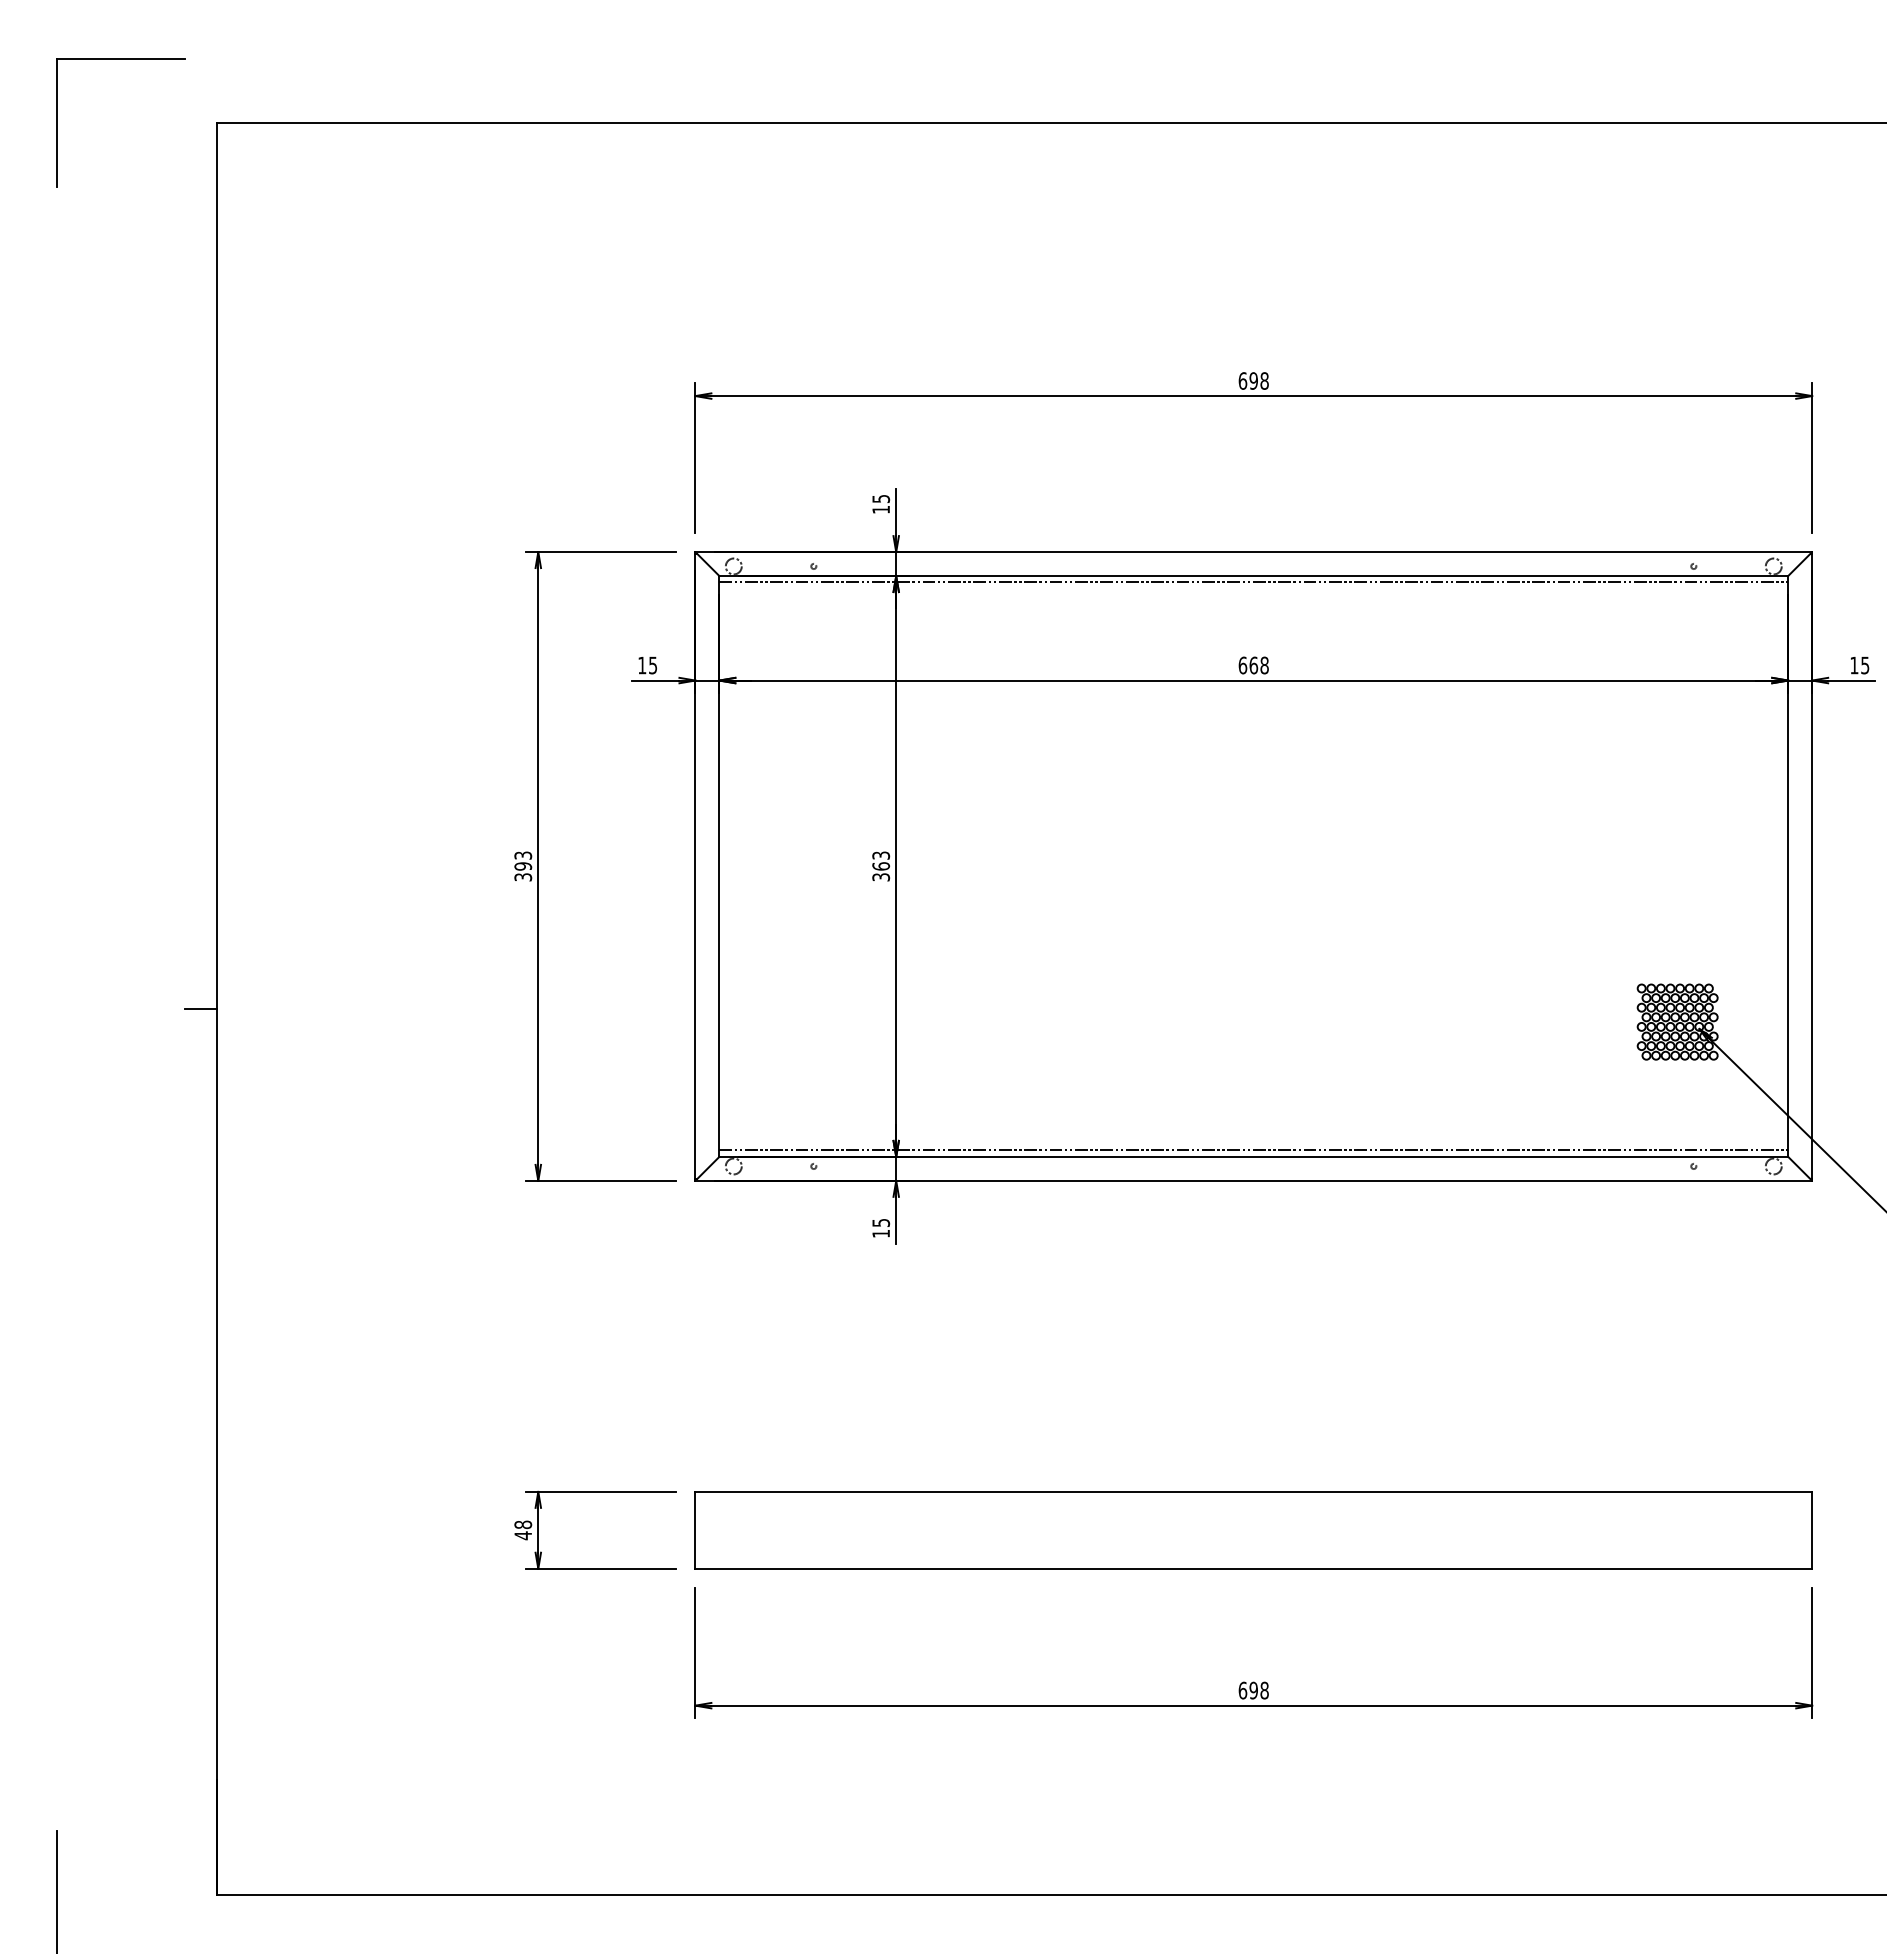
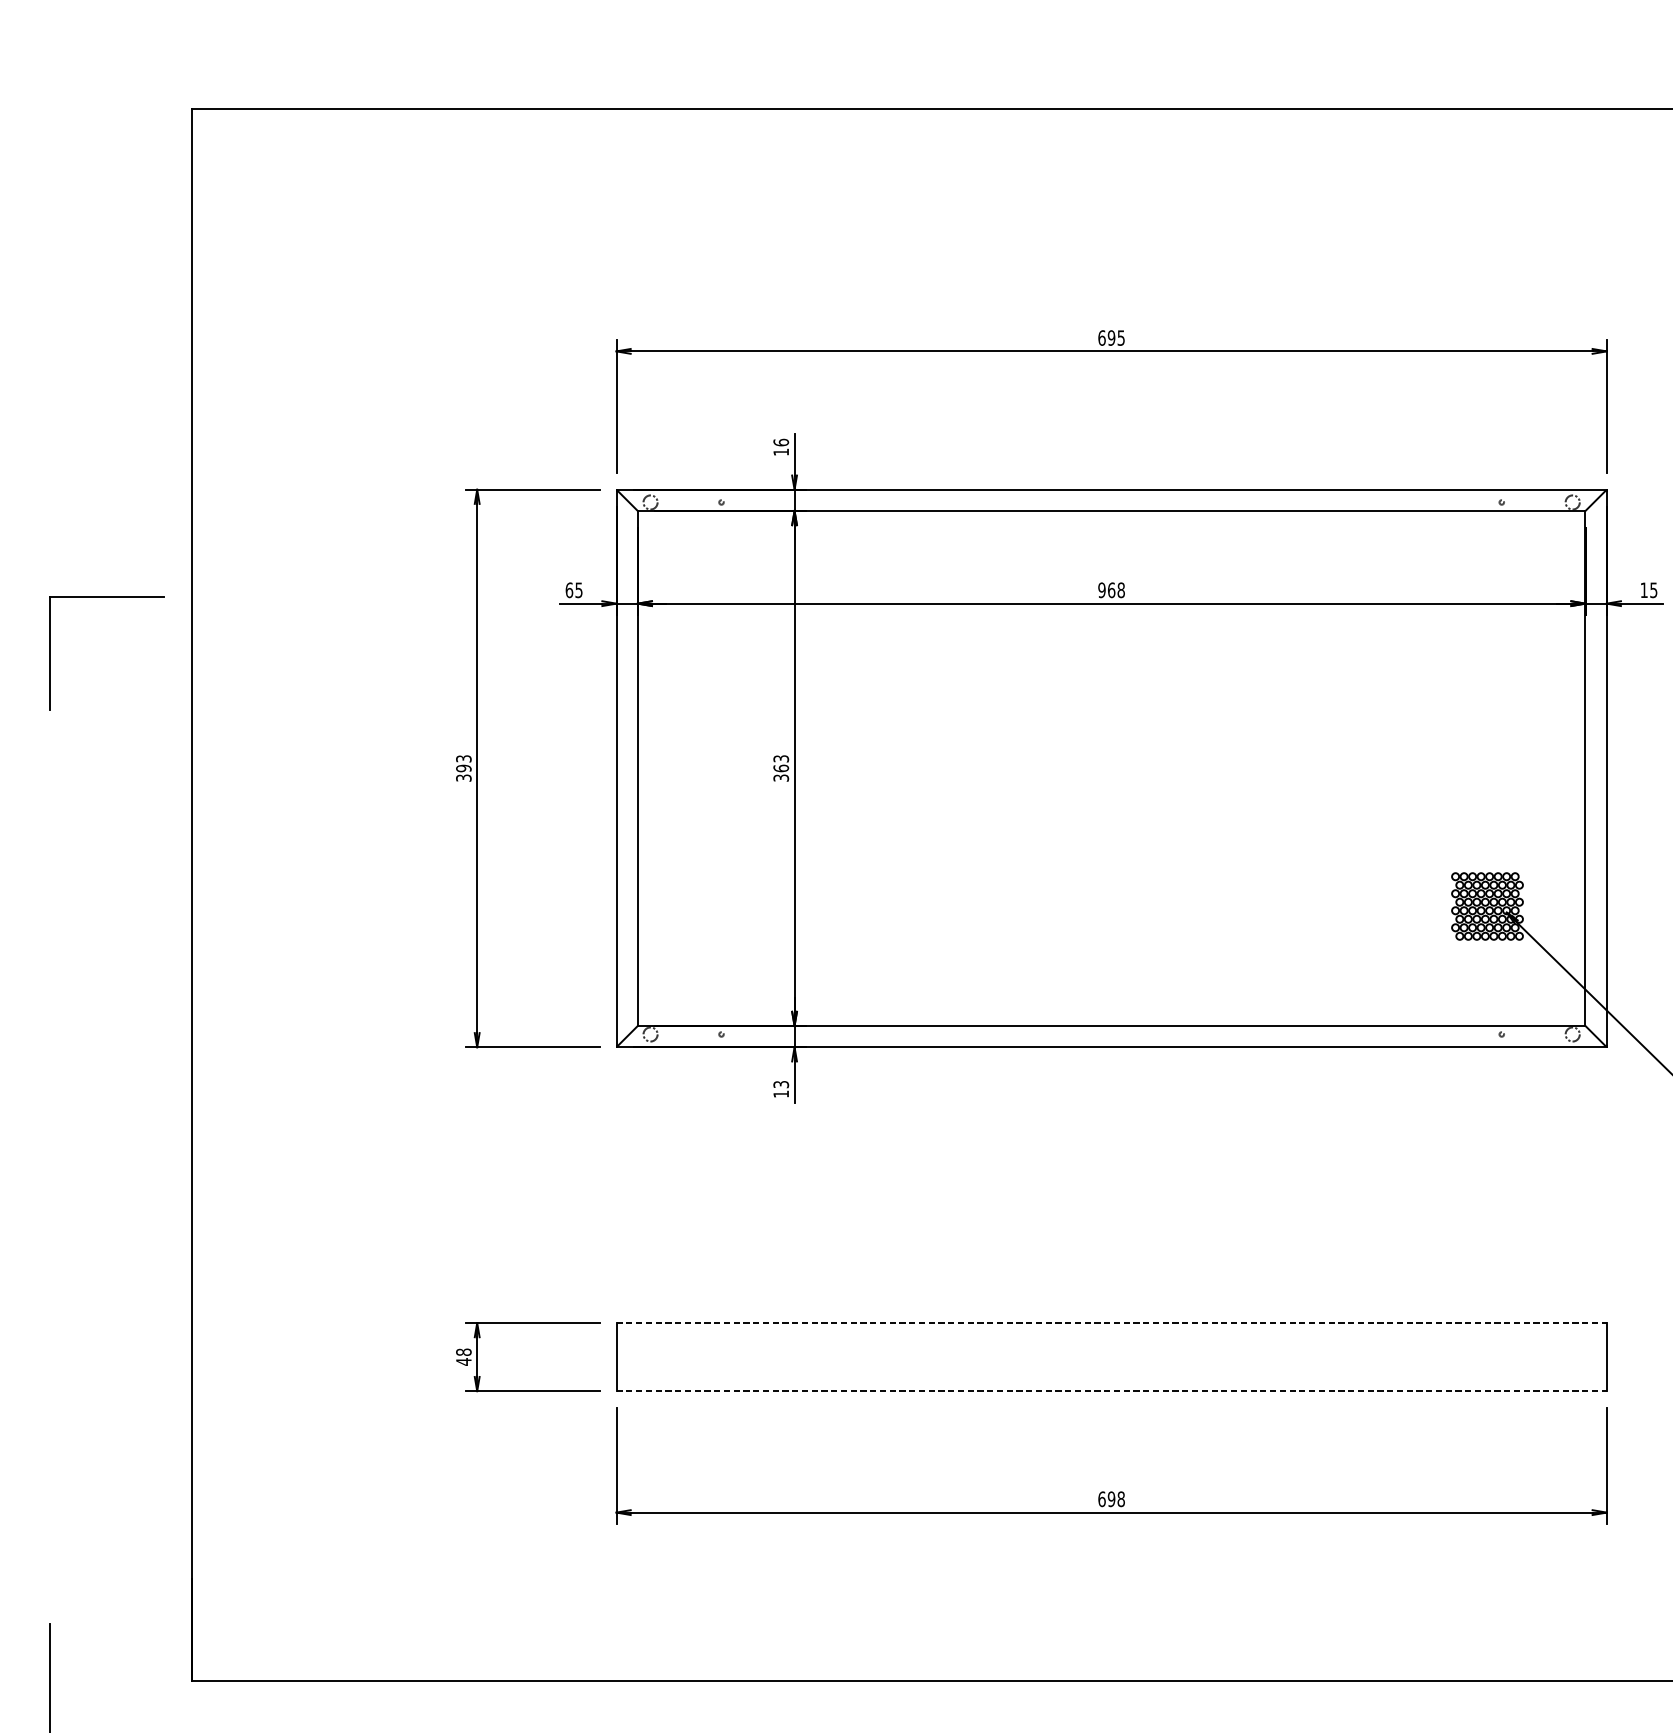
part: (120, 59) -> (106, 597), moved
text: (1264, 380) -> (1121, 337), 698 -> 695
text: (881, 498) -> (781, 442), 15 -> 16
line: (1253, 582) -> (1111, 516), removed
text: (642, 665) -> (569, 590), 15 -> 65
text: (1242, 665) -> (1101, 590), 668 -> 968
line: (200, 1008) -> (177, 894), removed
line: (1253, 1150) -> (1111, 1020), removed
text: (880, 1222) -> (780, 1084), 15 -> 13
line: (1254, 1491) -> (1112, 1322), solid -> dashed
line: (1254, 1568) -> (1112, 1390), solid -> dashed

